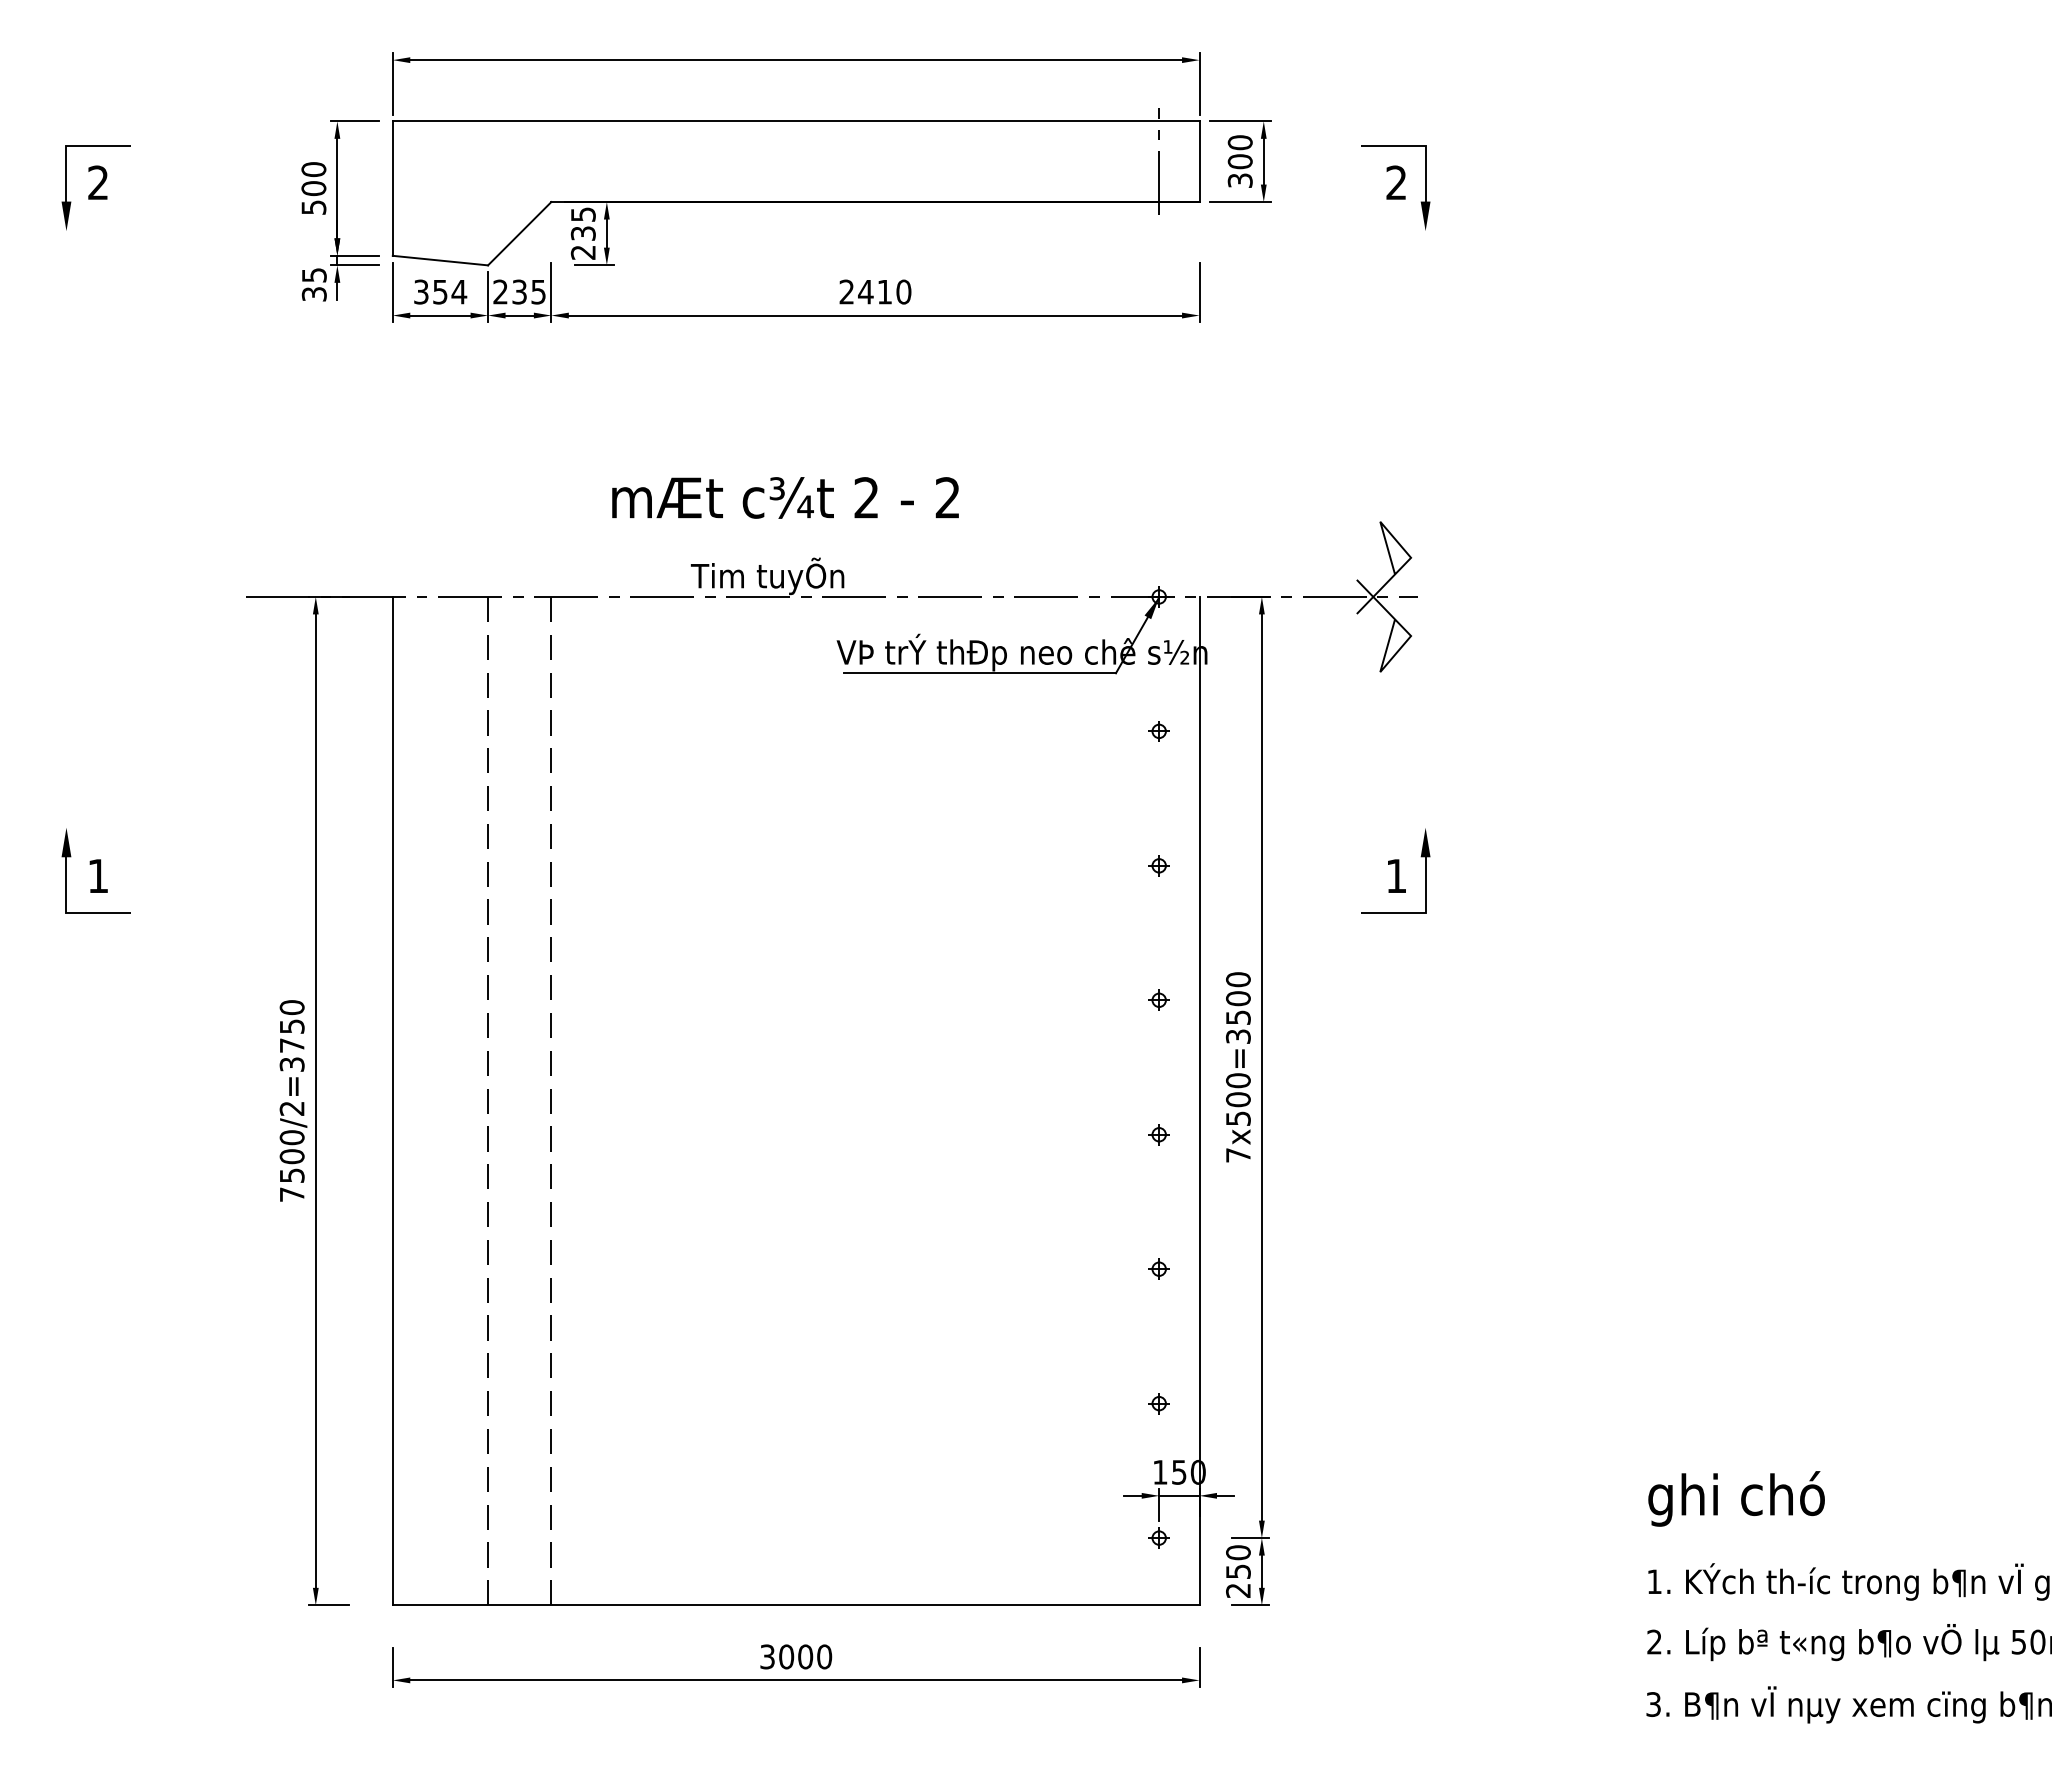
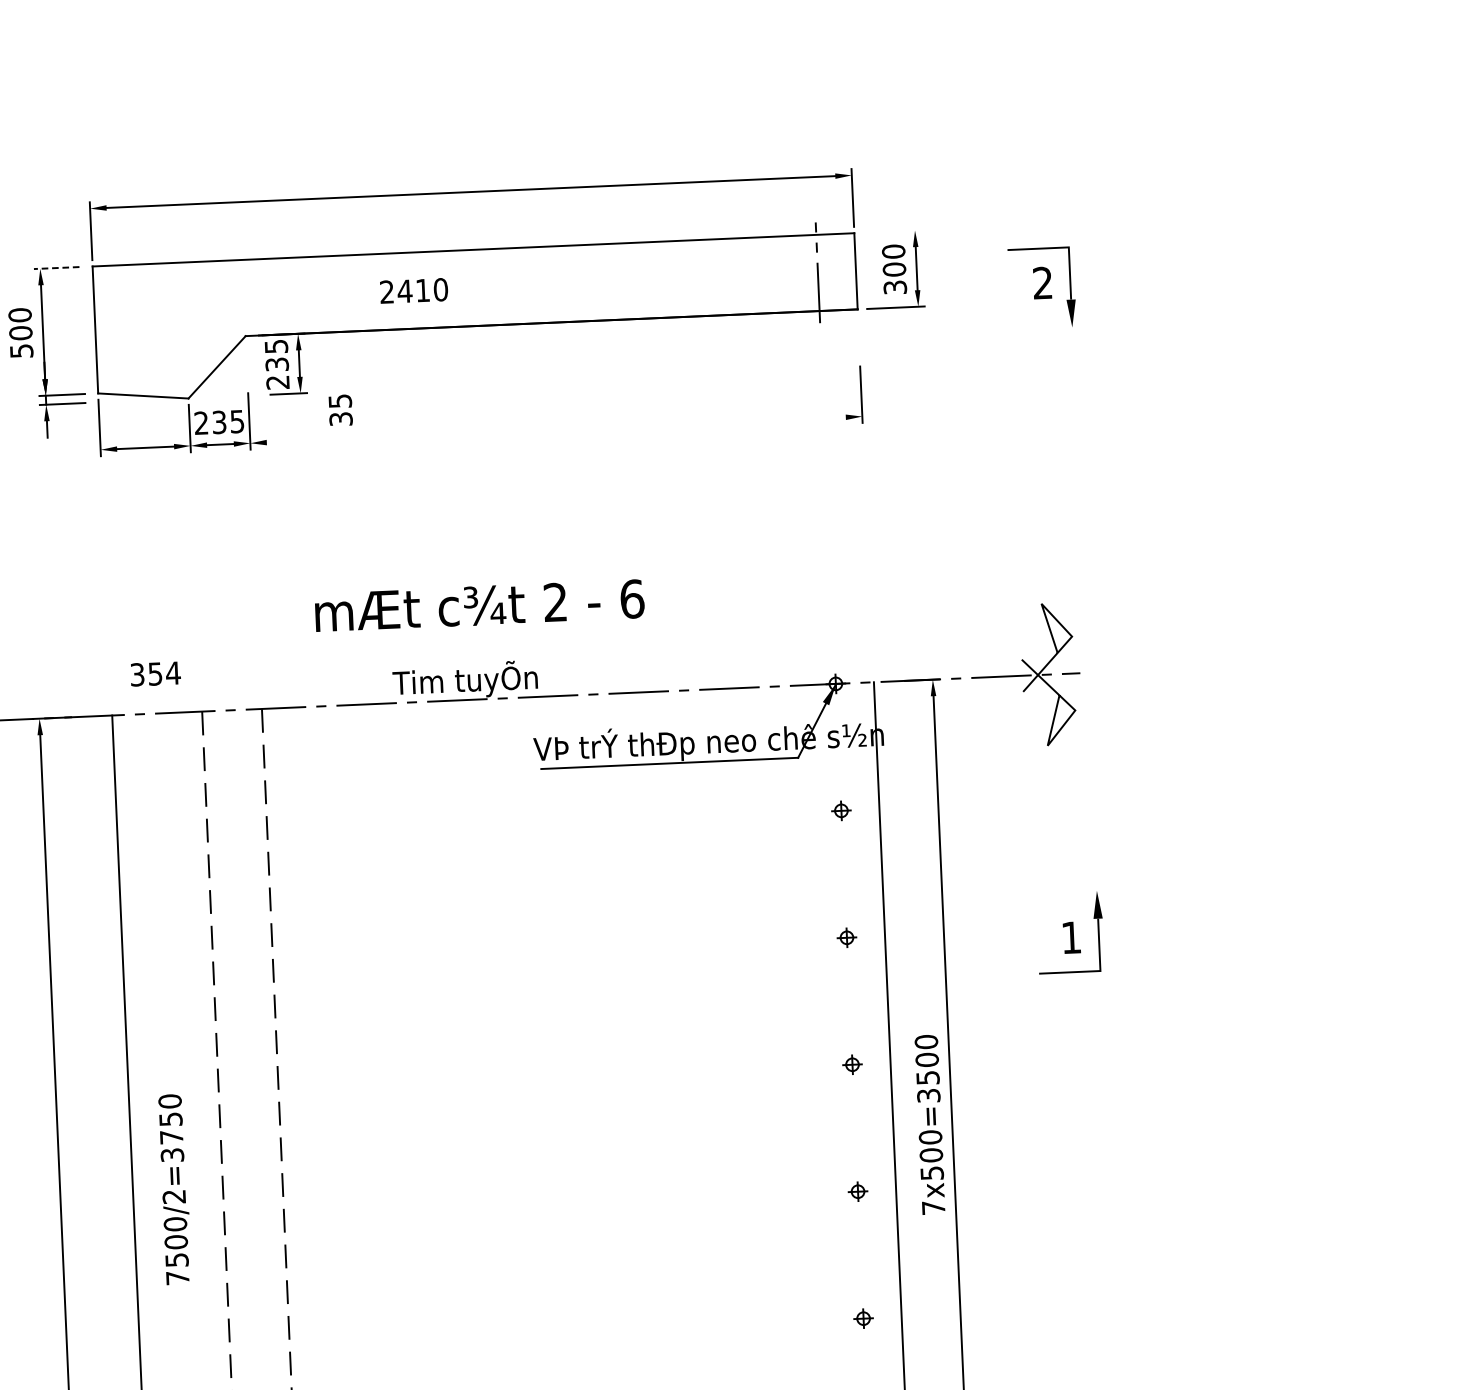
line: (354, 121) -> (56, 268), solid -> dashed
line: (1239, 121) -> (892, 231), removed
text: (313, 284) -> (339, 410), moved
text: (440, 291) -> (155, 673), moved
text: (875, 291) -> (414, 290), moved
line: (875, 315) -> (556, 429), removed
text: (947, 497) -> (631, 598), 2 -> 6
text: (293, 1100) -> (175, 1189), moved

